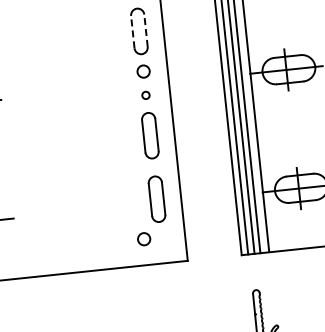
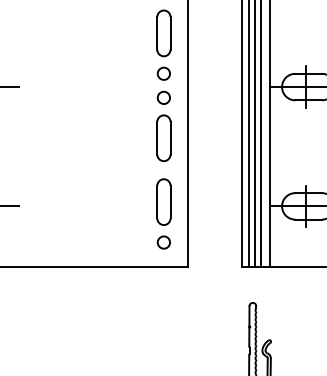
line: (145, 29) -> (170, 32), dashed -> solid
line: (132, 31) -> (157, 32), dashed -> solid
circle: (145, 95) -> (163, 97), size x1.67
circle: (143, 239) -> (163, 242), moved

